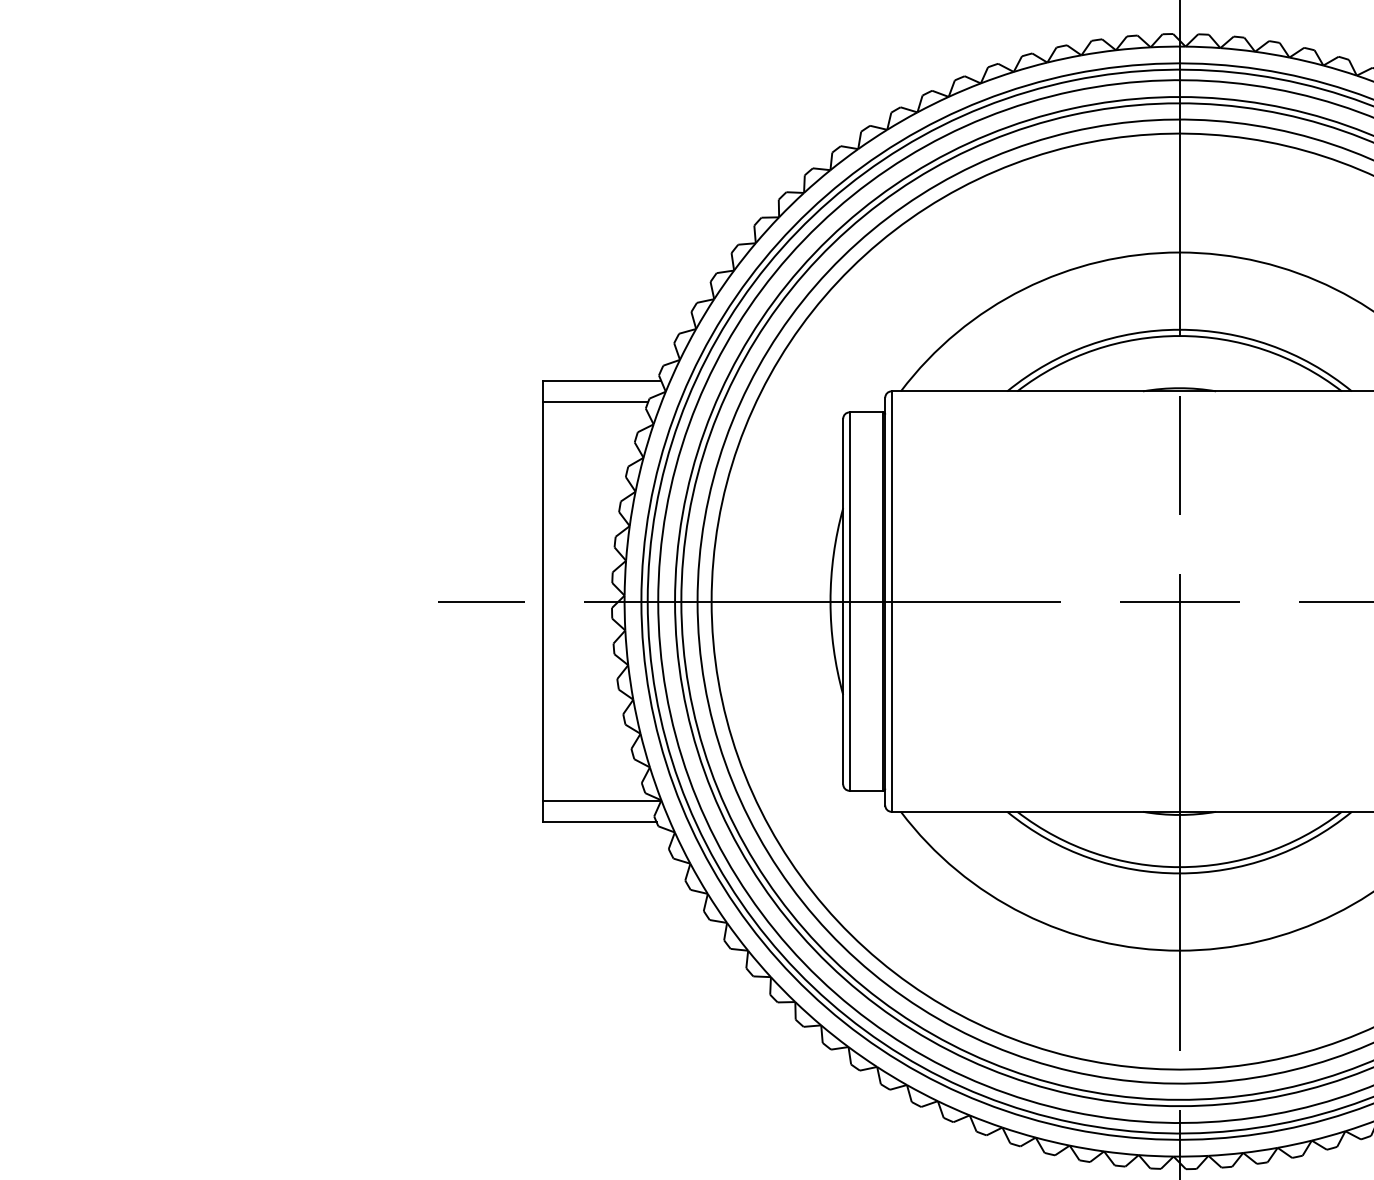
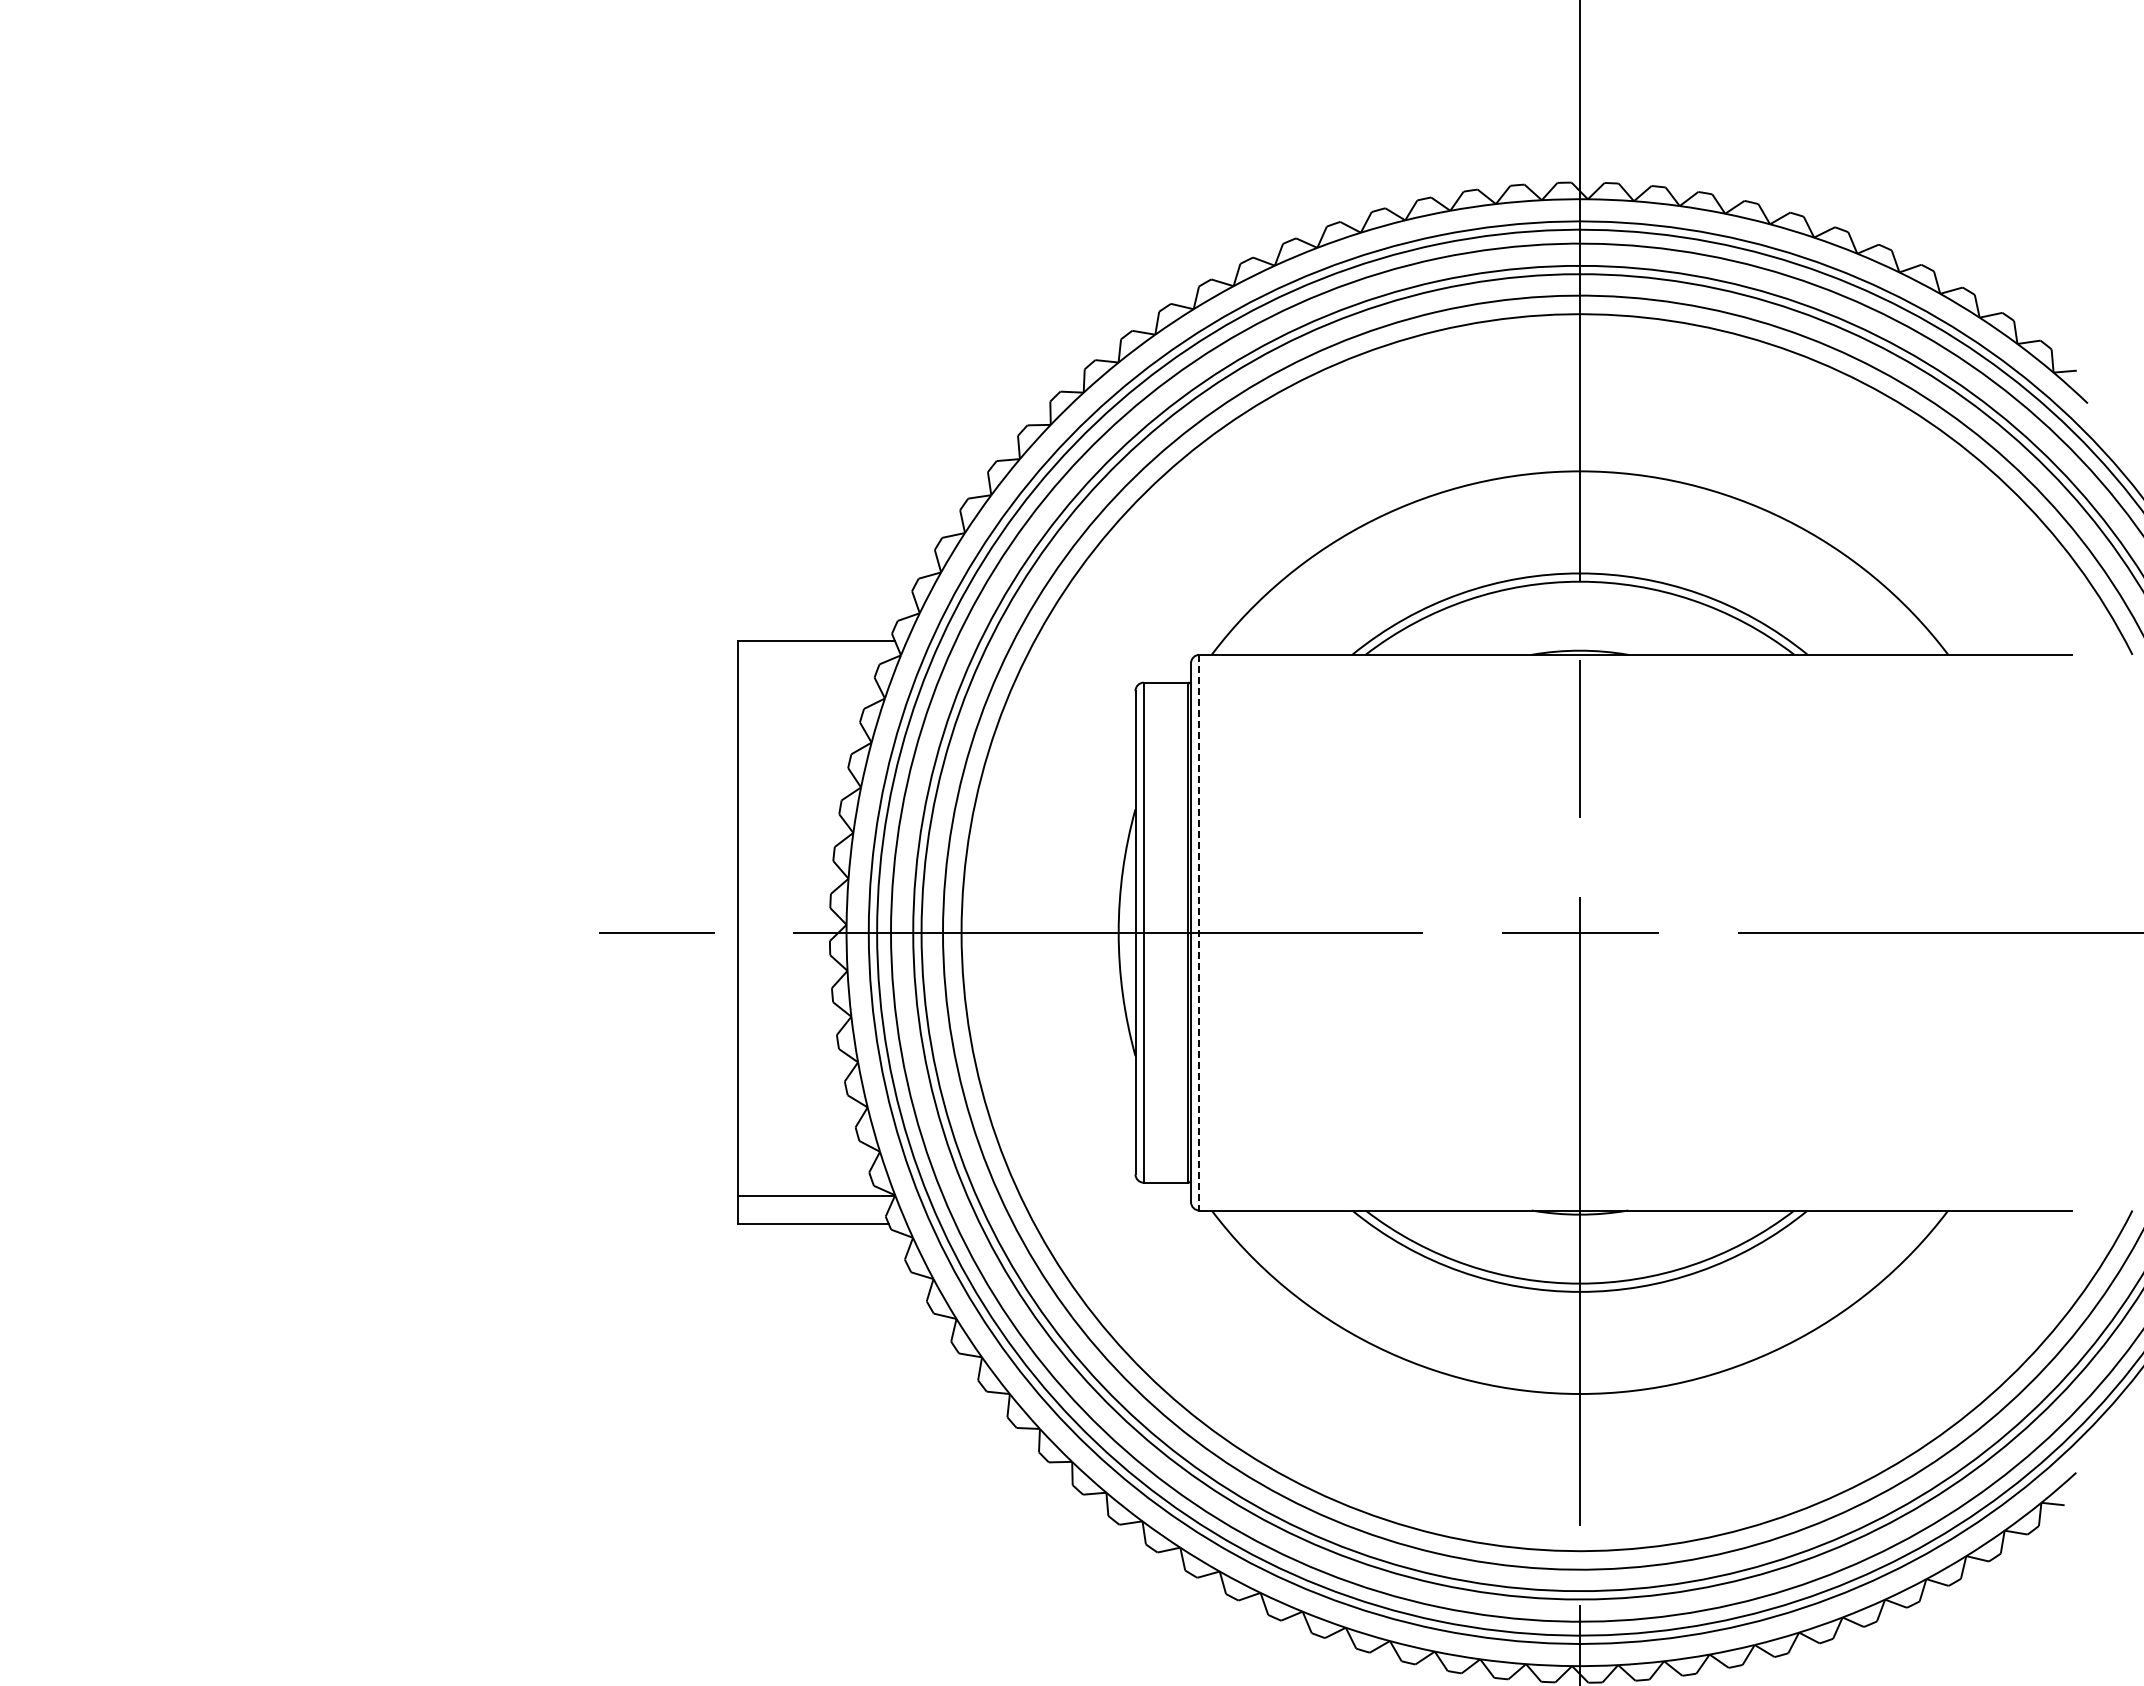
line: (595, 402) -> (807, 669), removed
line: (891, 601) -> (1199, 932), solid -> dashed

